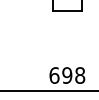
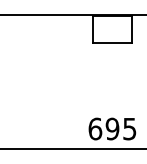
text: (79, 75) -> (129, 128), 698 -> 695

